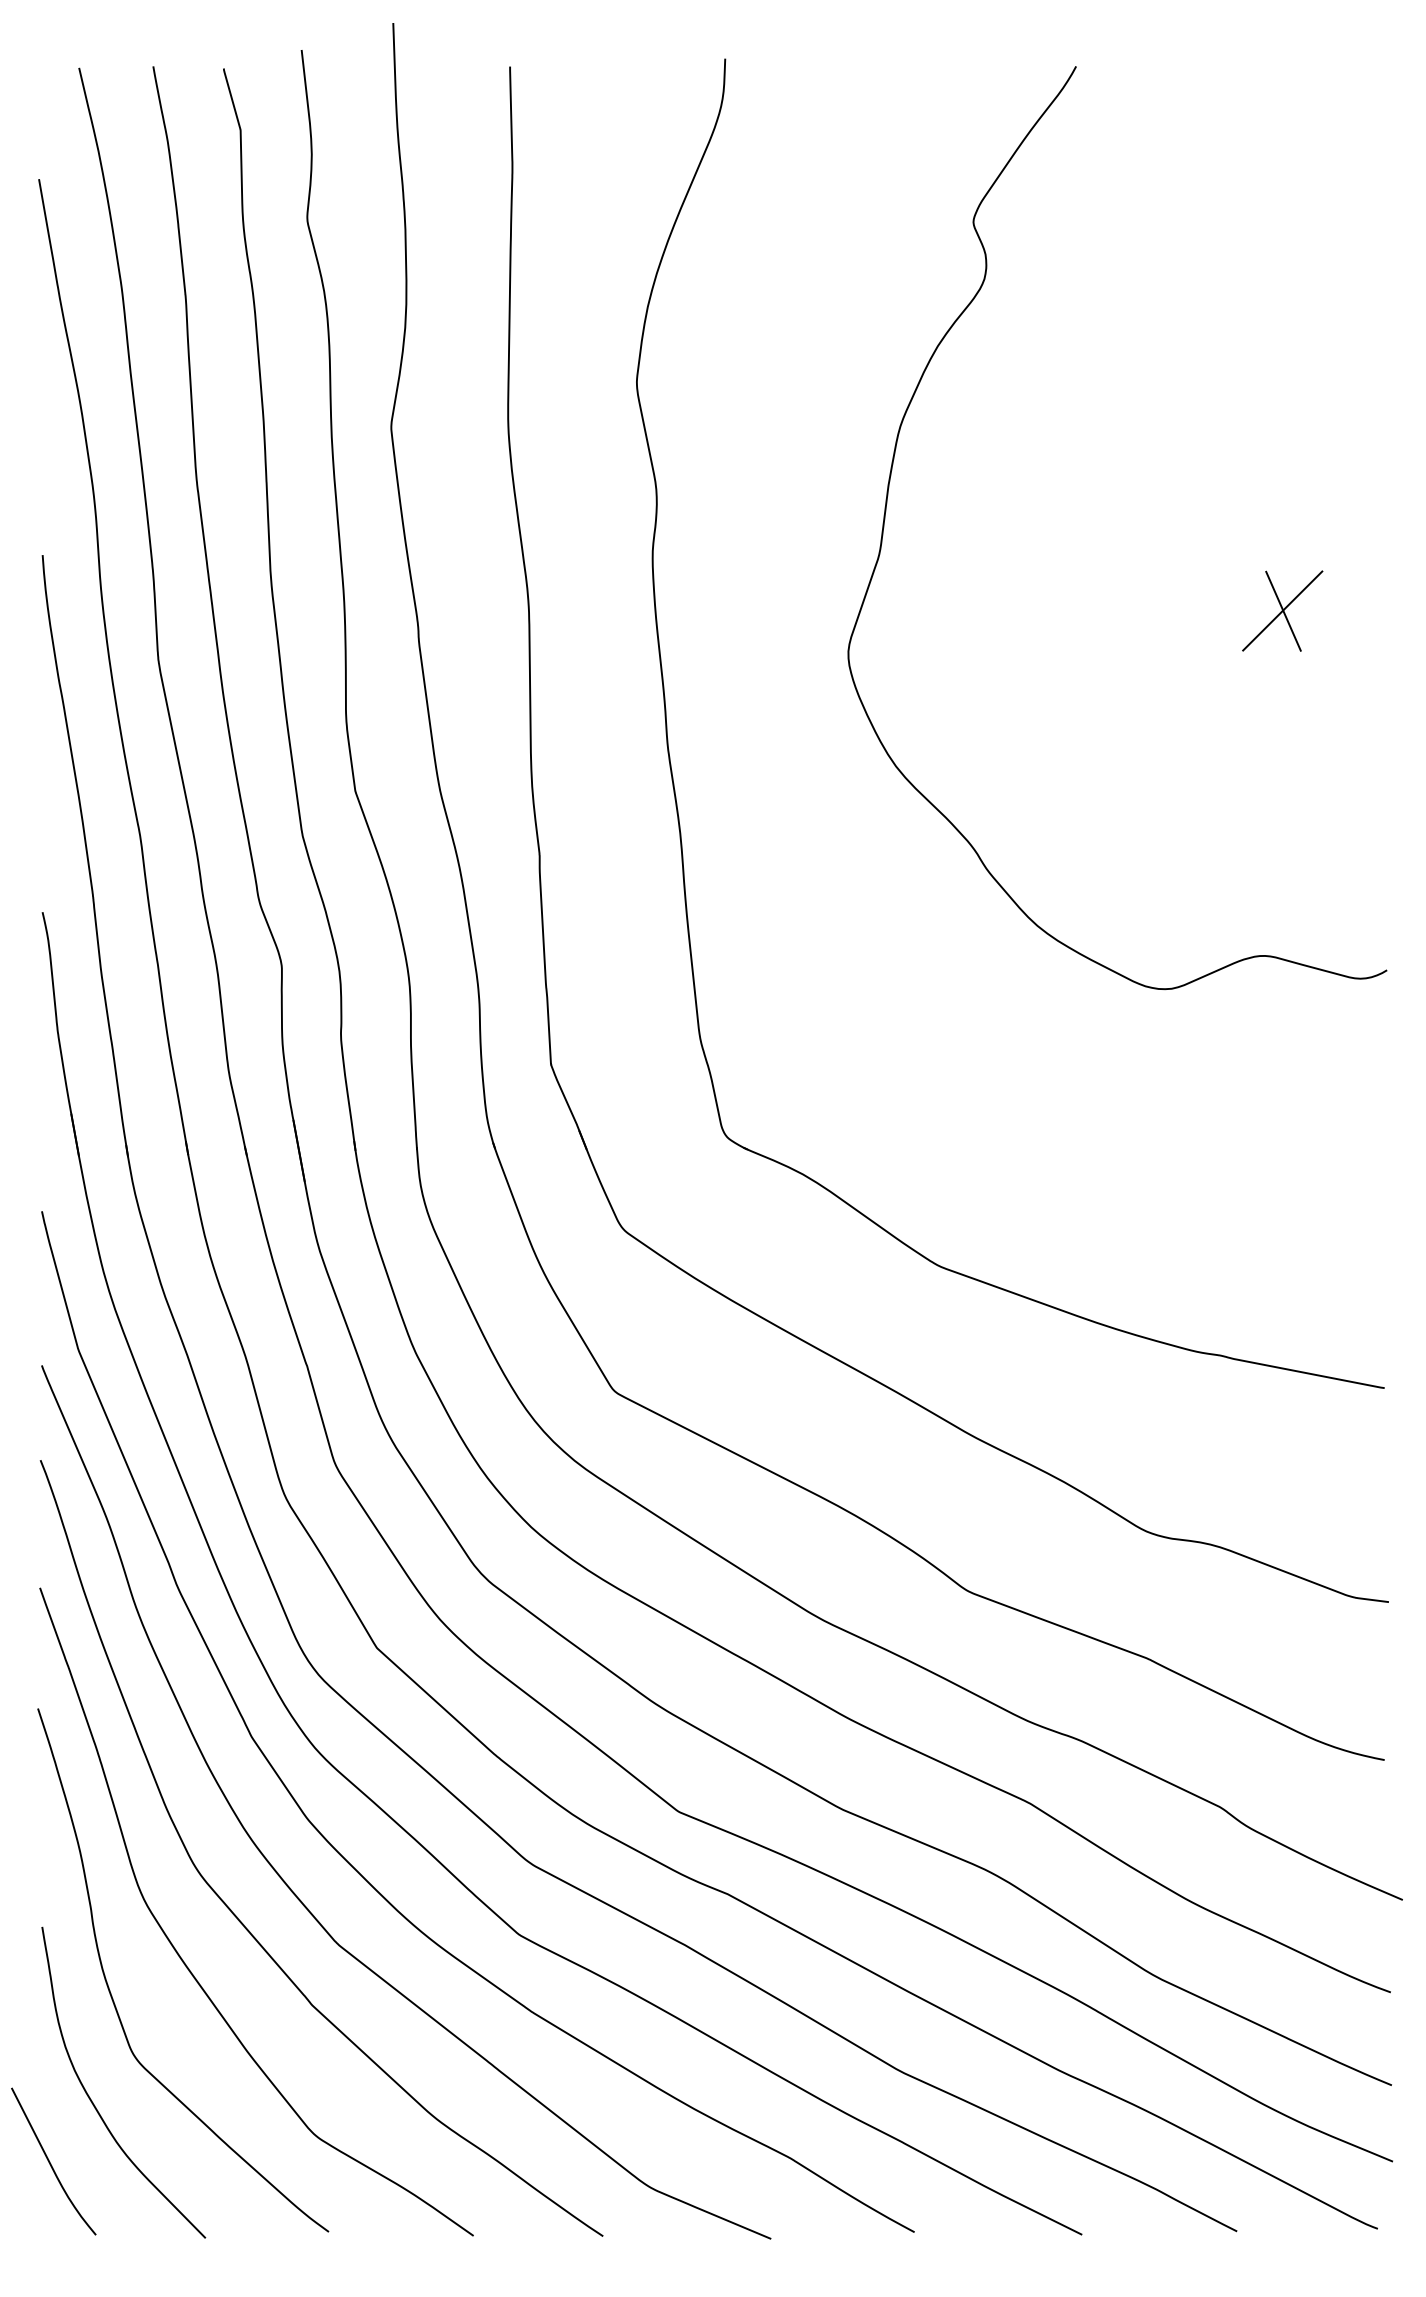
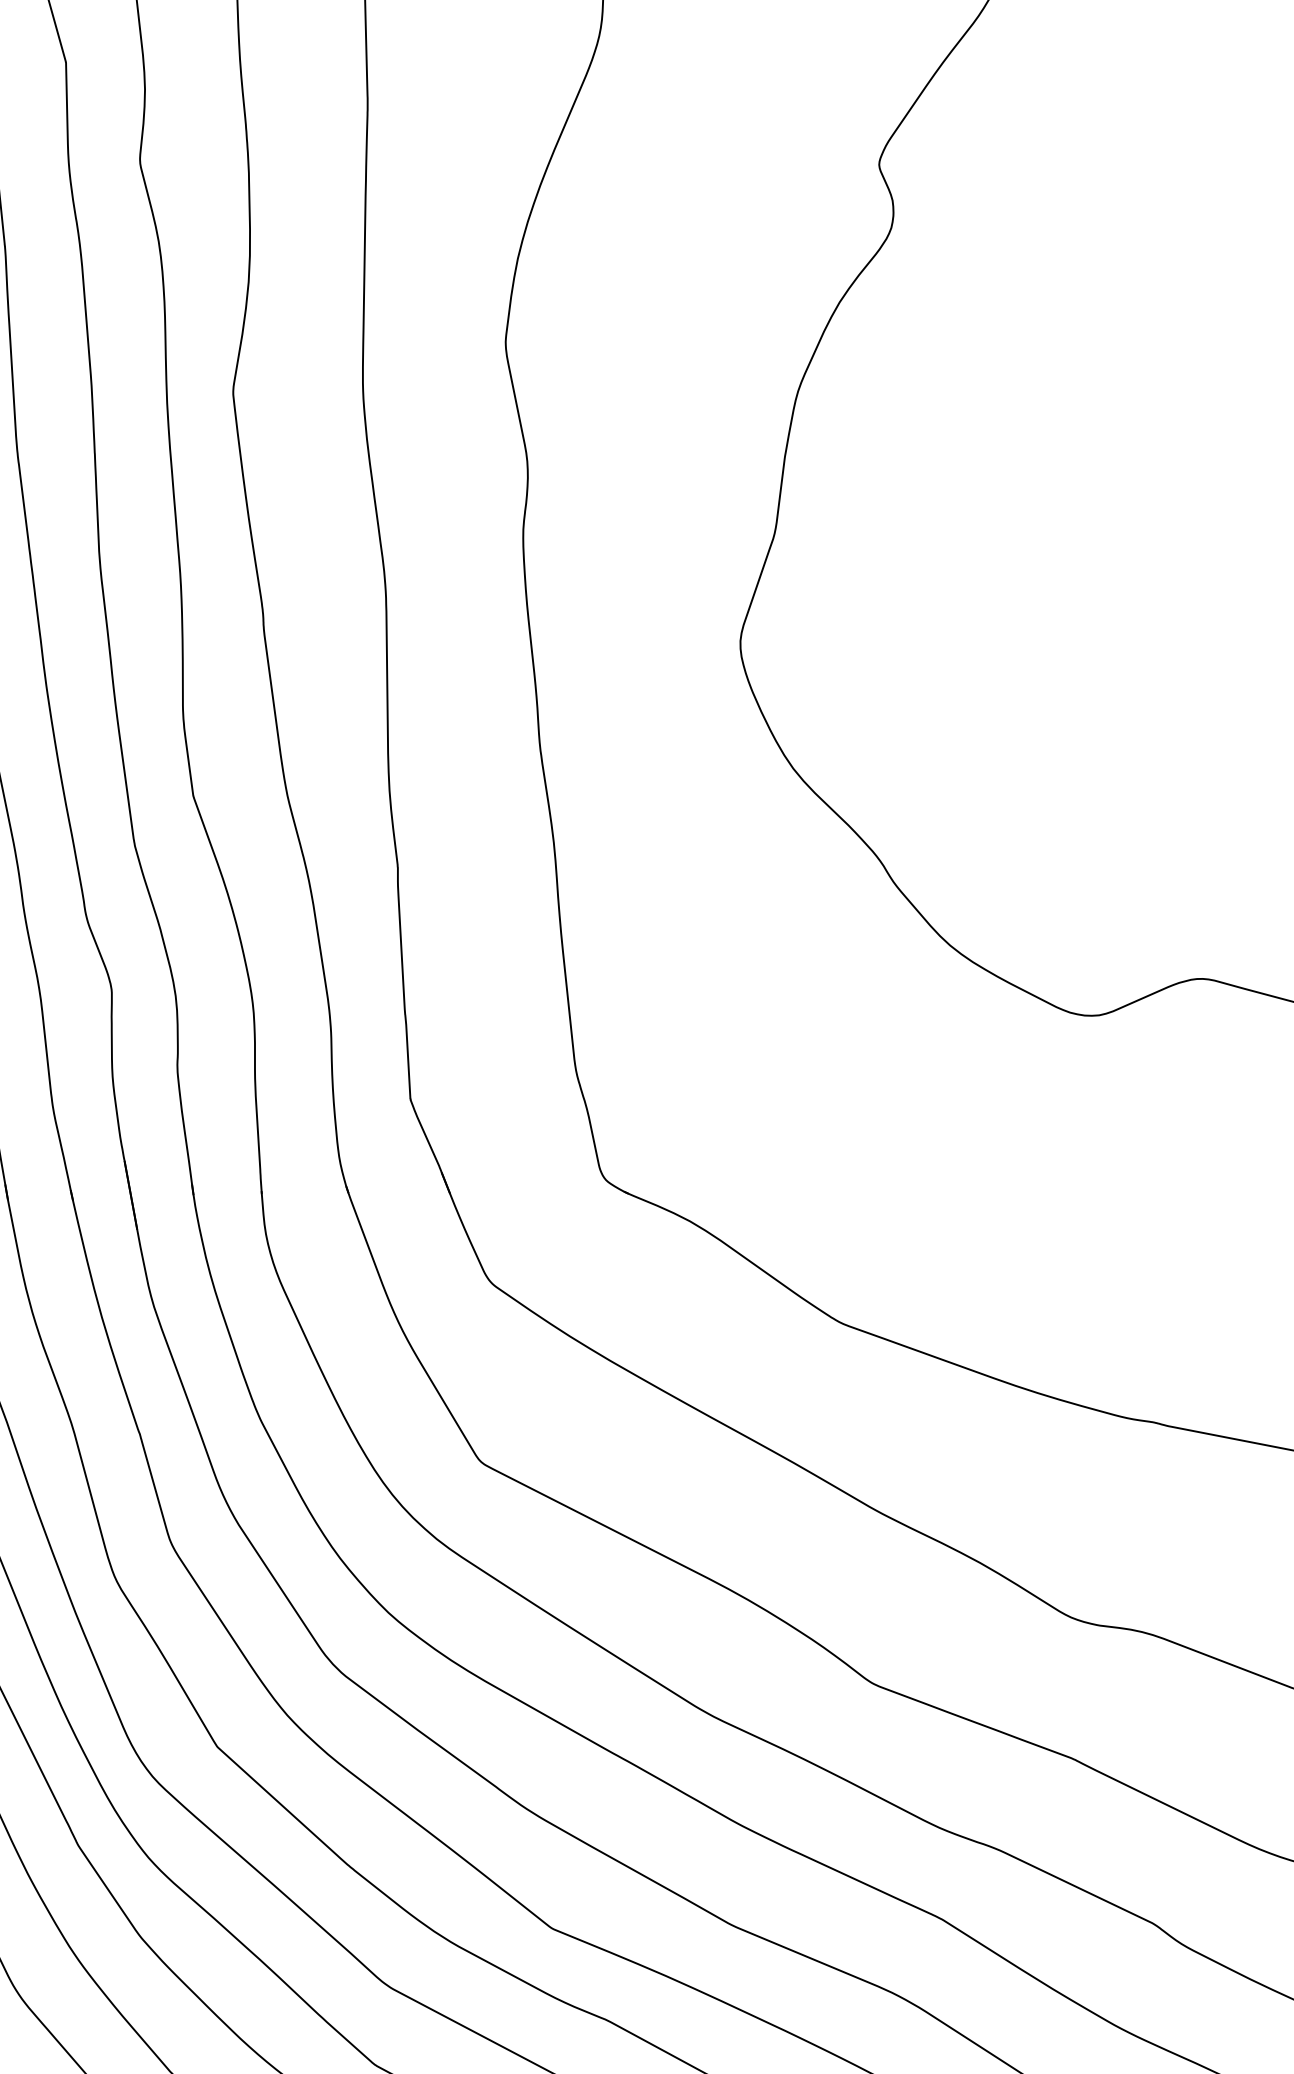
part: (1282, 610) -> (1222, 595), removed

